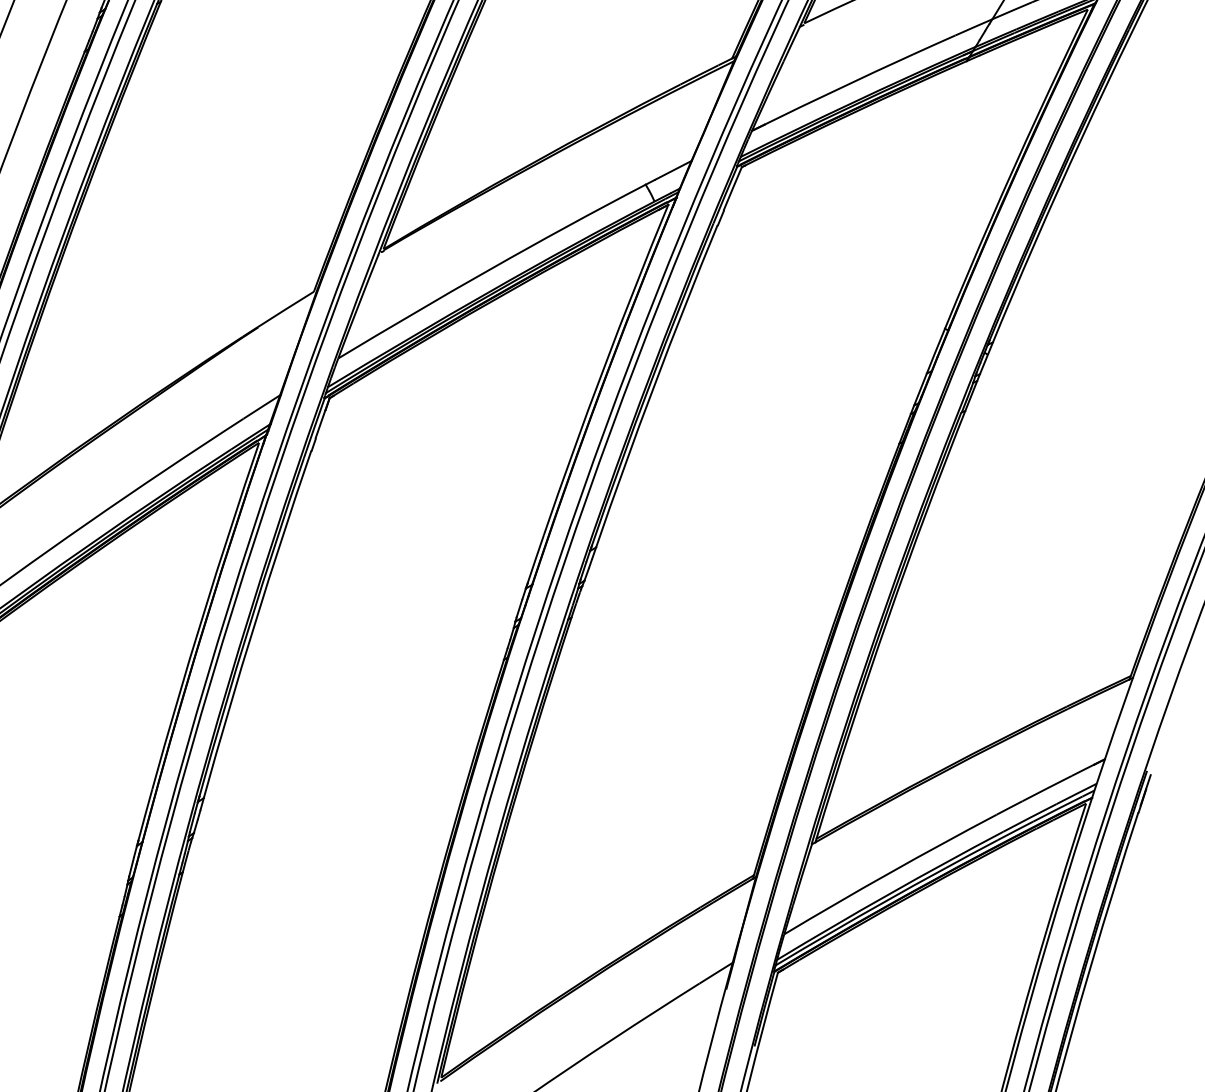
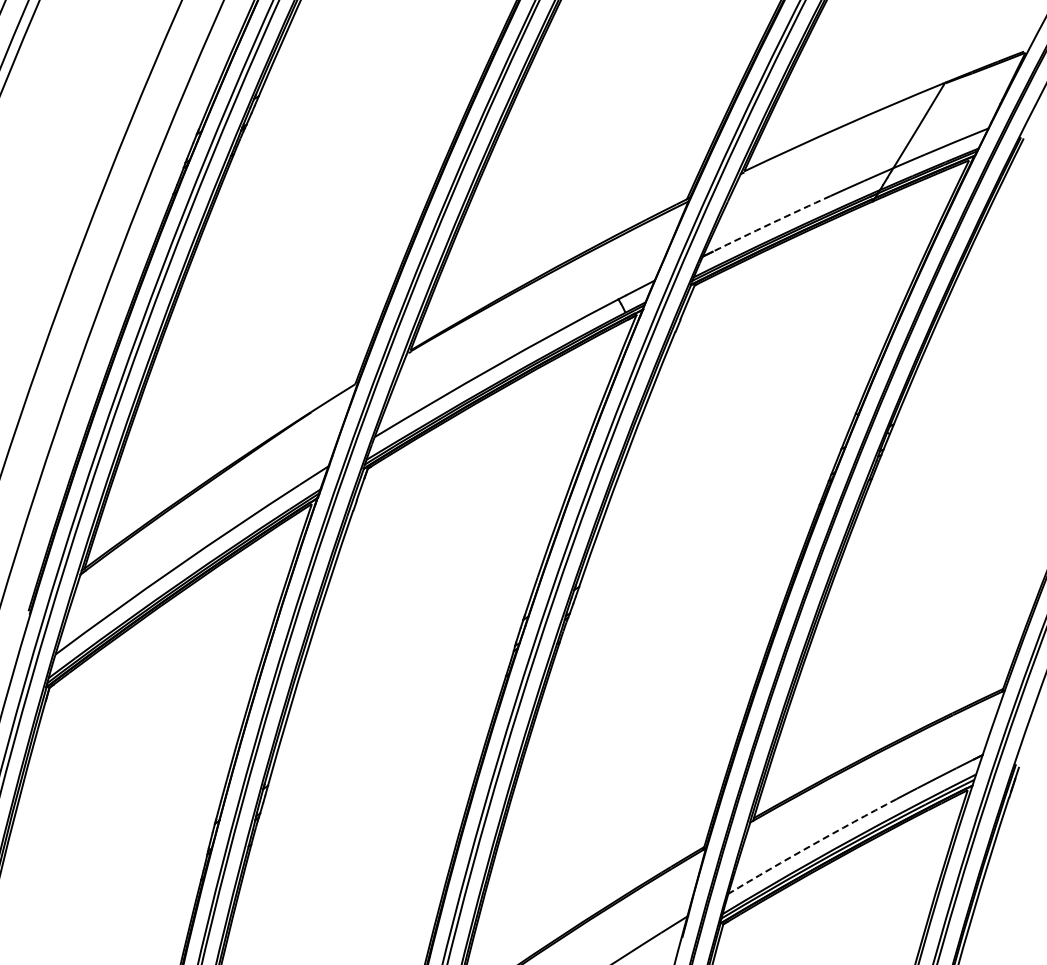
arc: (838, 89) -> (771, 223), solid -> dashed
arc: (889, 873) -> (811, 845), solid -> dashed

